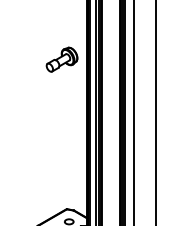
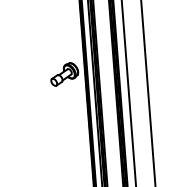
part: (61, 59) -> (64, 74), moved

